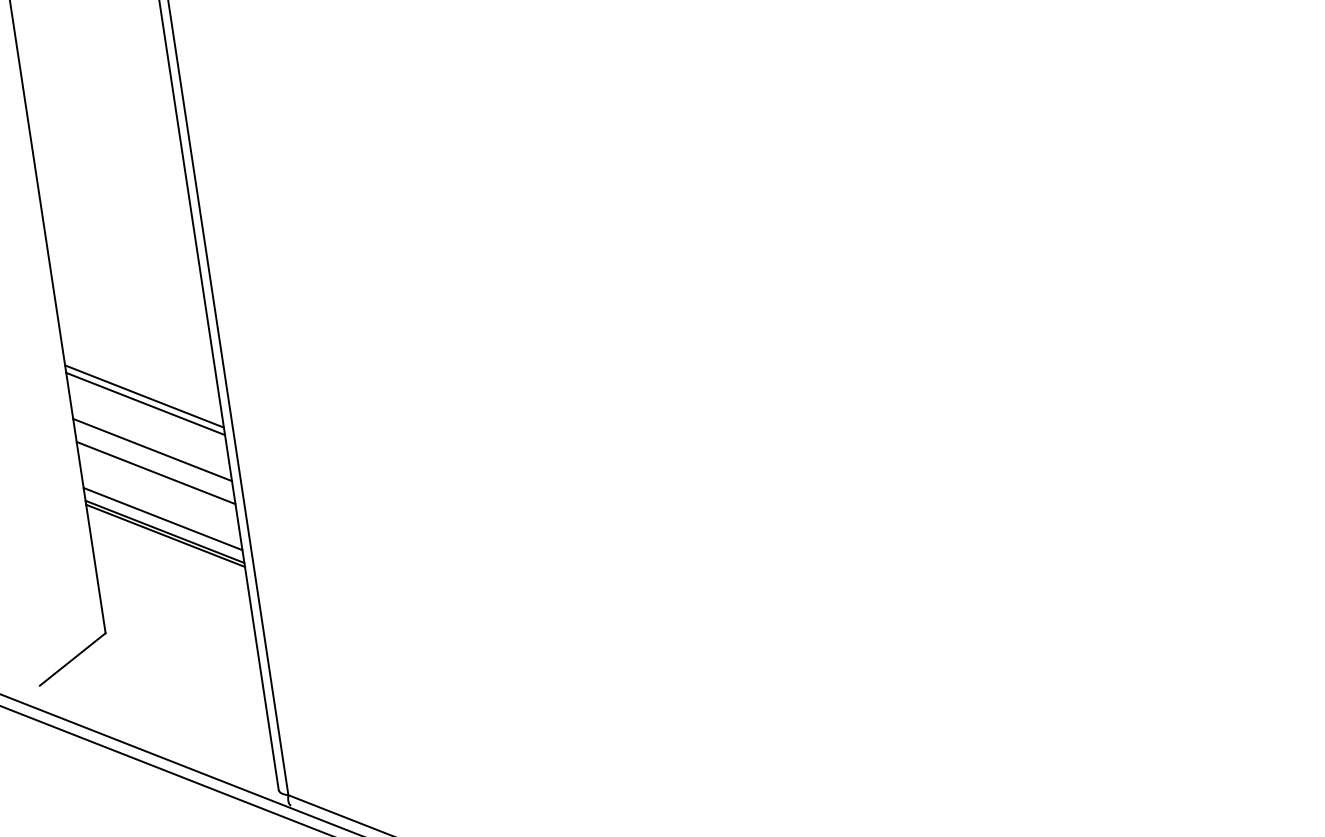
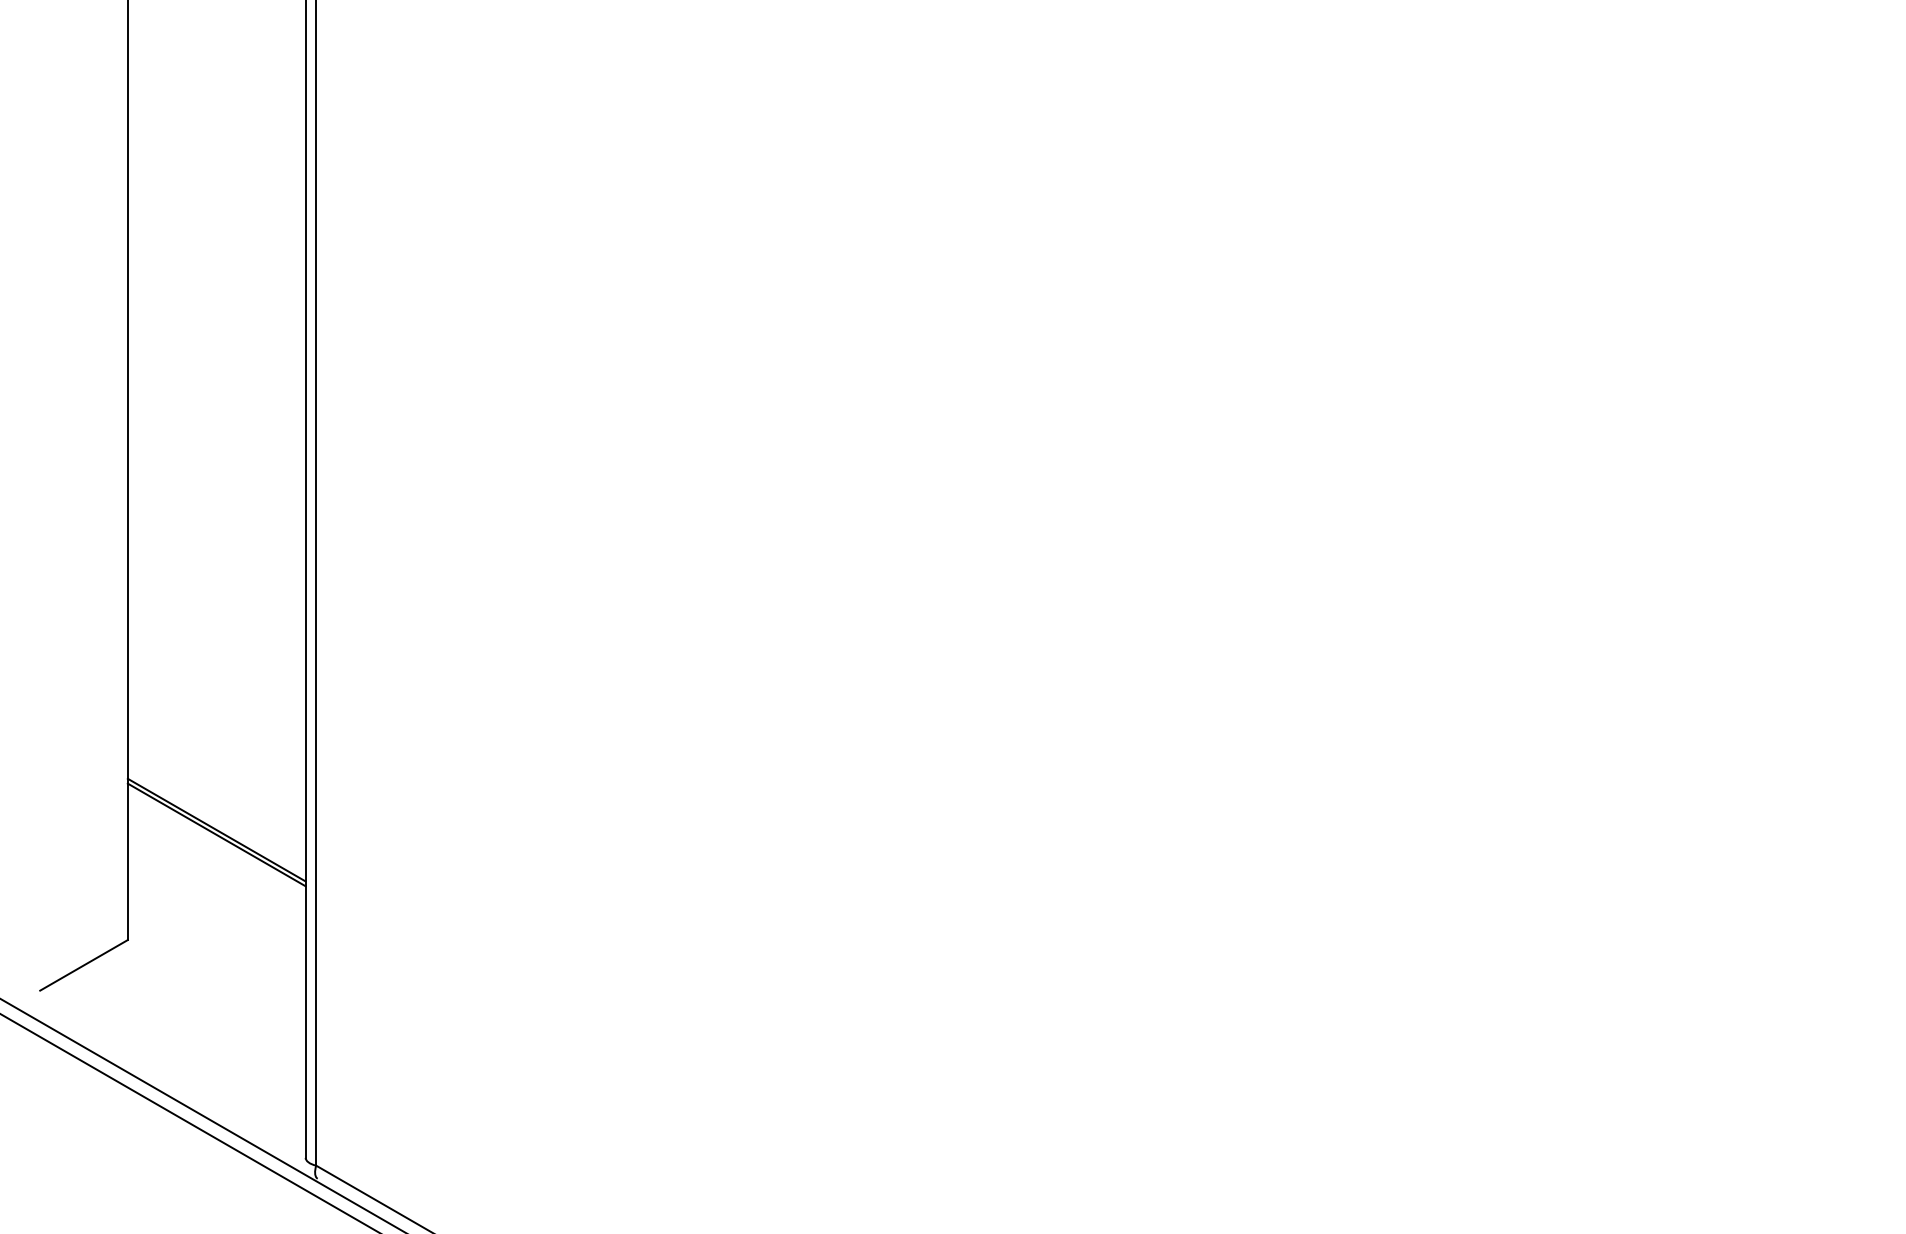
line: (144, 395) -> (216, 664), removed
line: (145, 404) -> (216, 674), removed
line: (152, 450) -> (216, 730), removed
line: (155, 473) -> (216, 758), removed
line: (162, 519) -> (216, 814), removed

